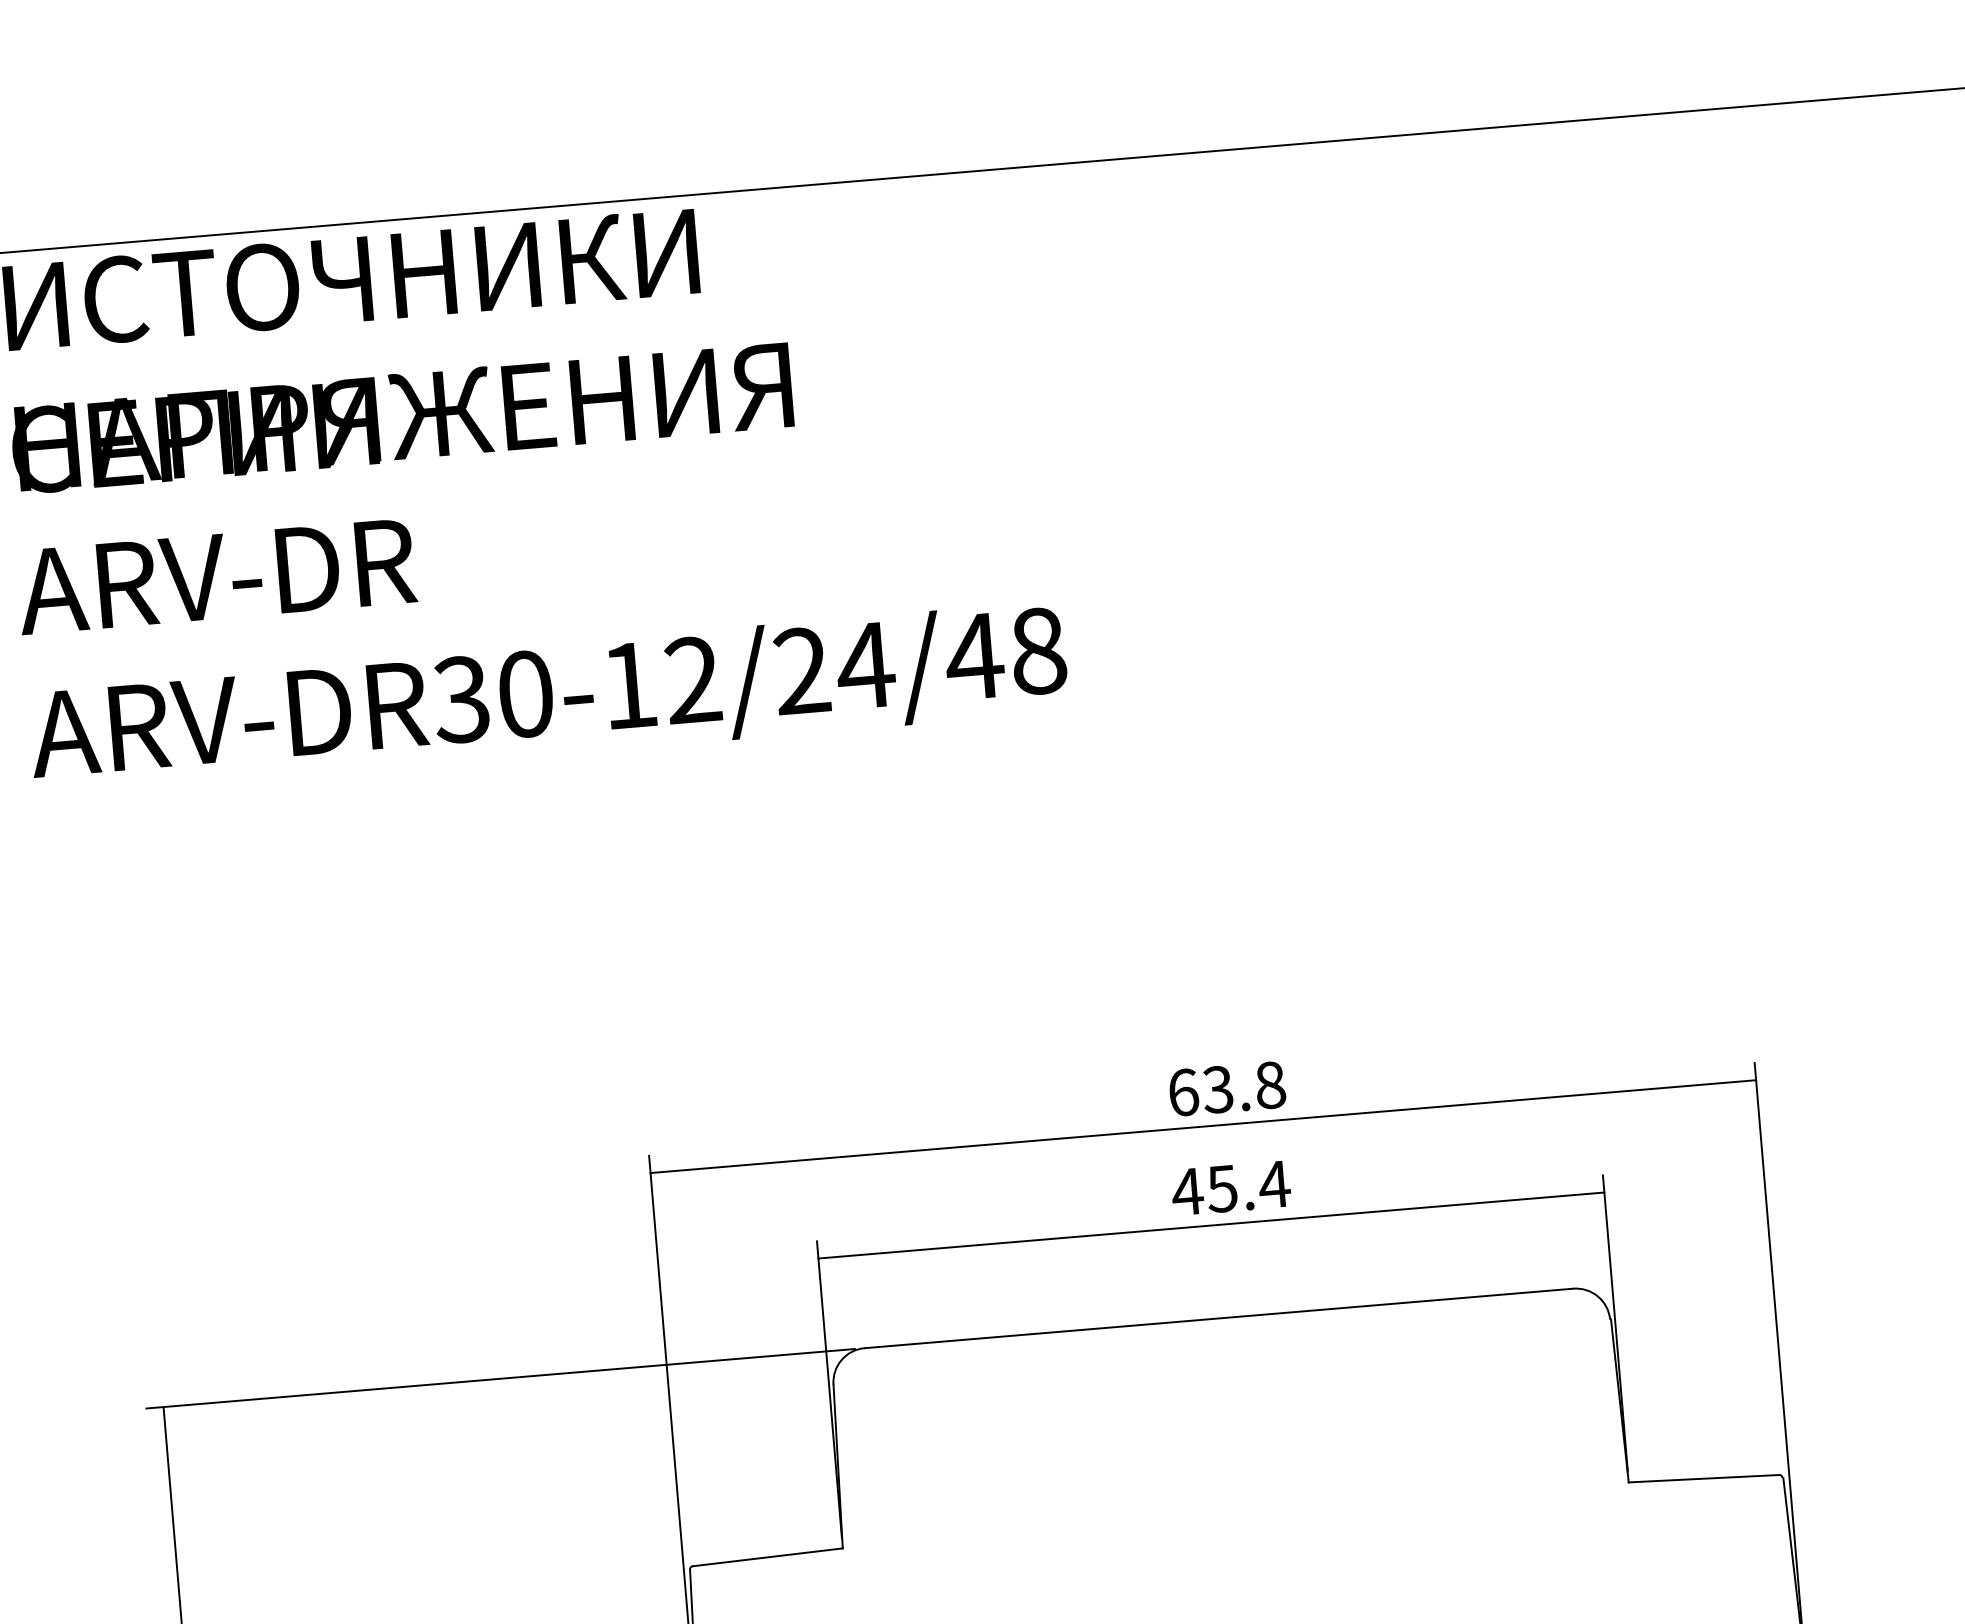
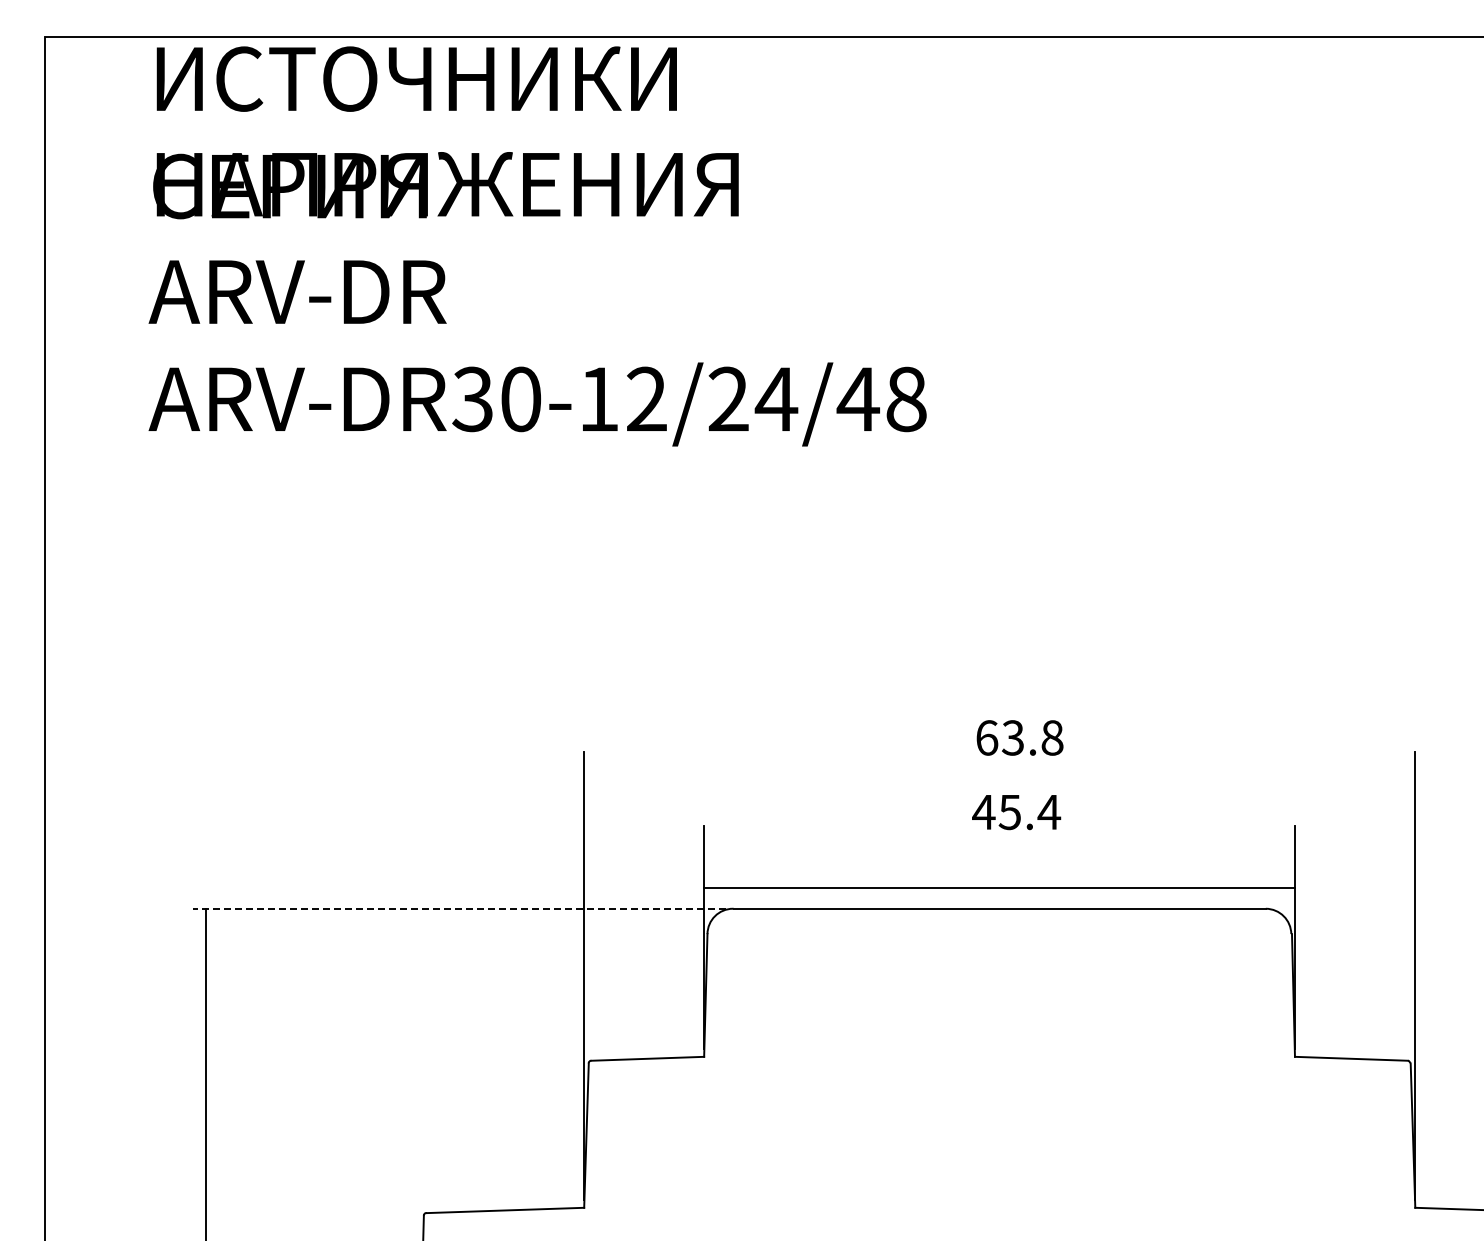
line: (1203, 1126) -> (999, 764), removed
line: (1211, 1224) -> (999, 887), moved
line: (499, 1378) -> (458, 908), solid -> dashed

